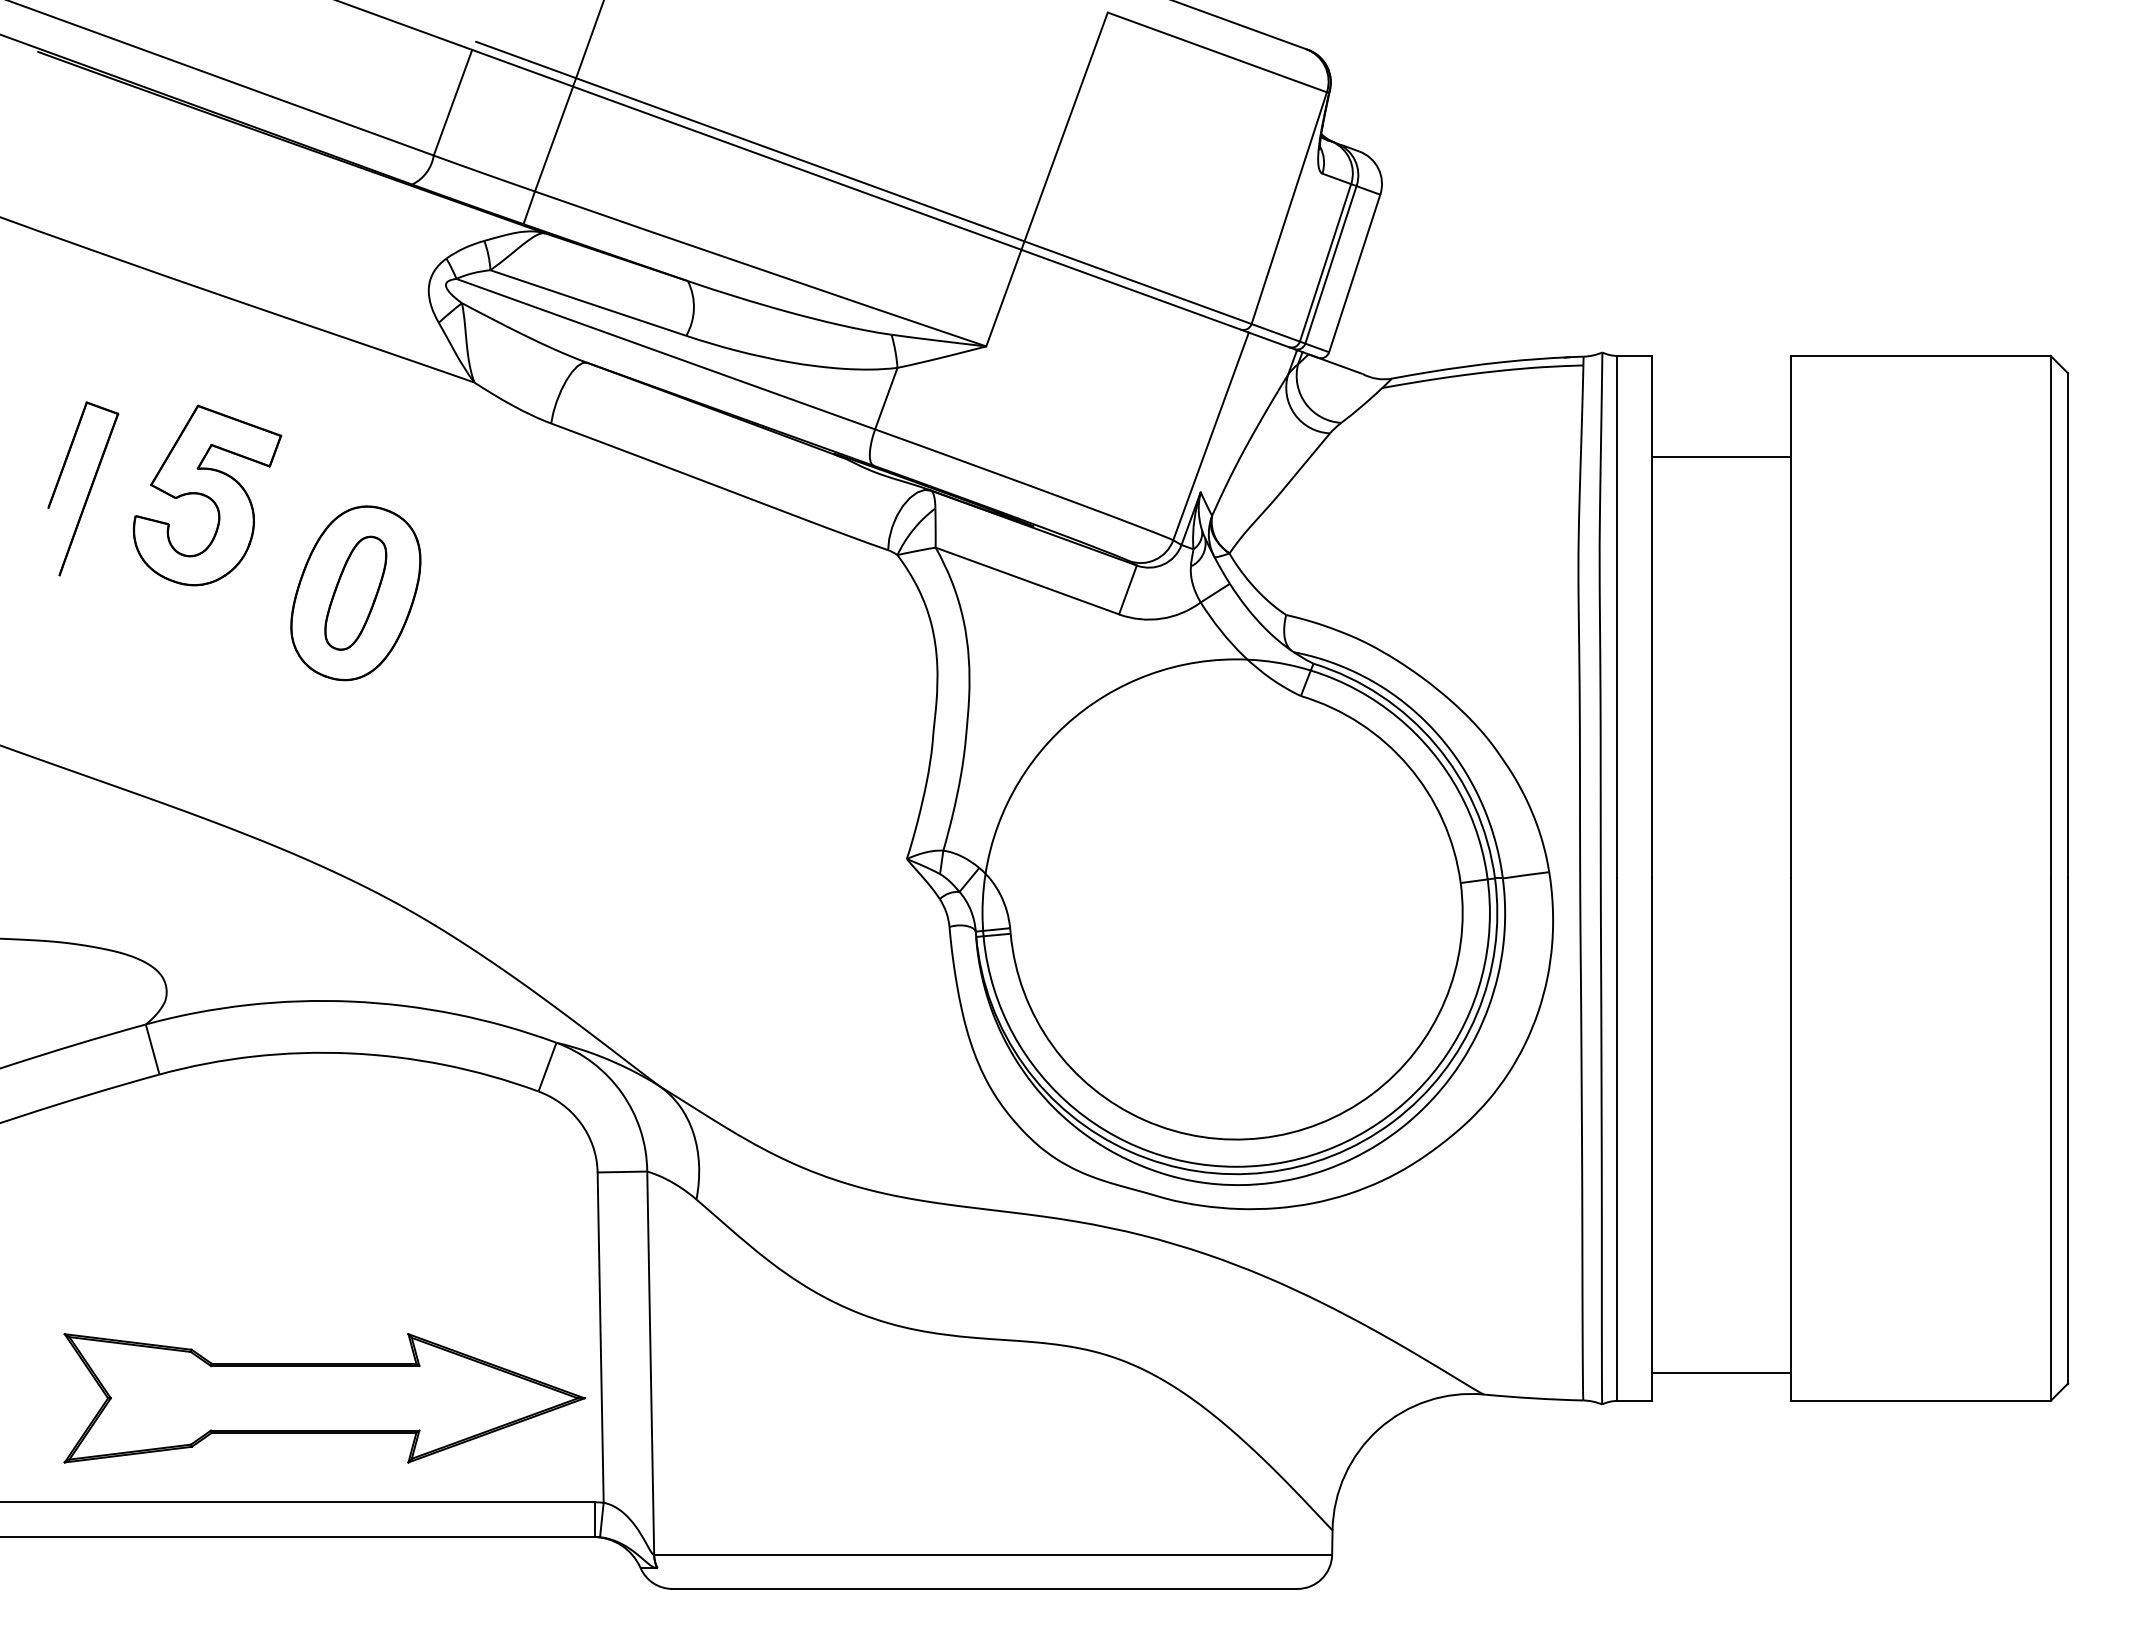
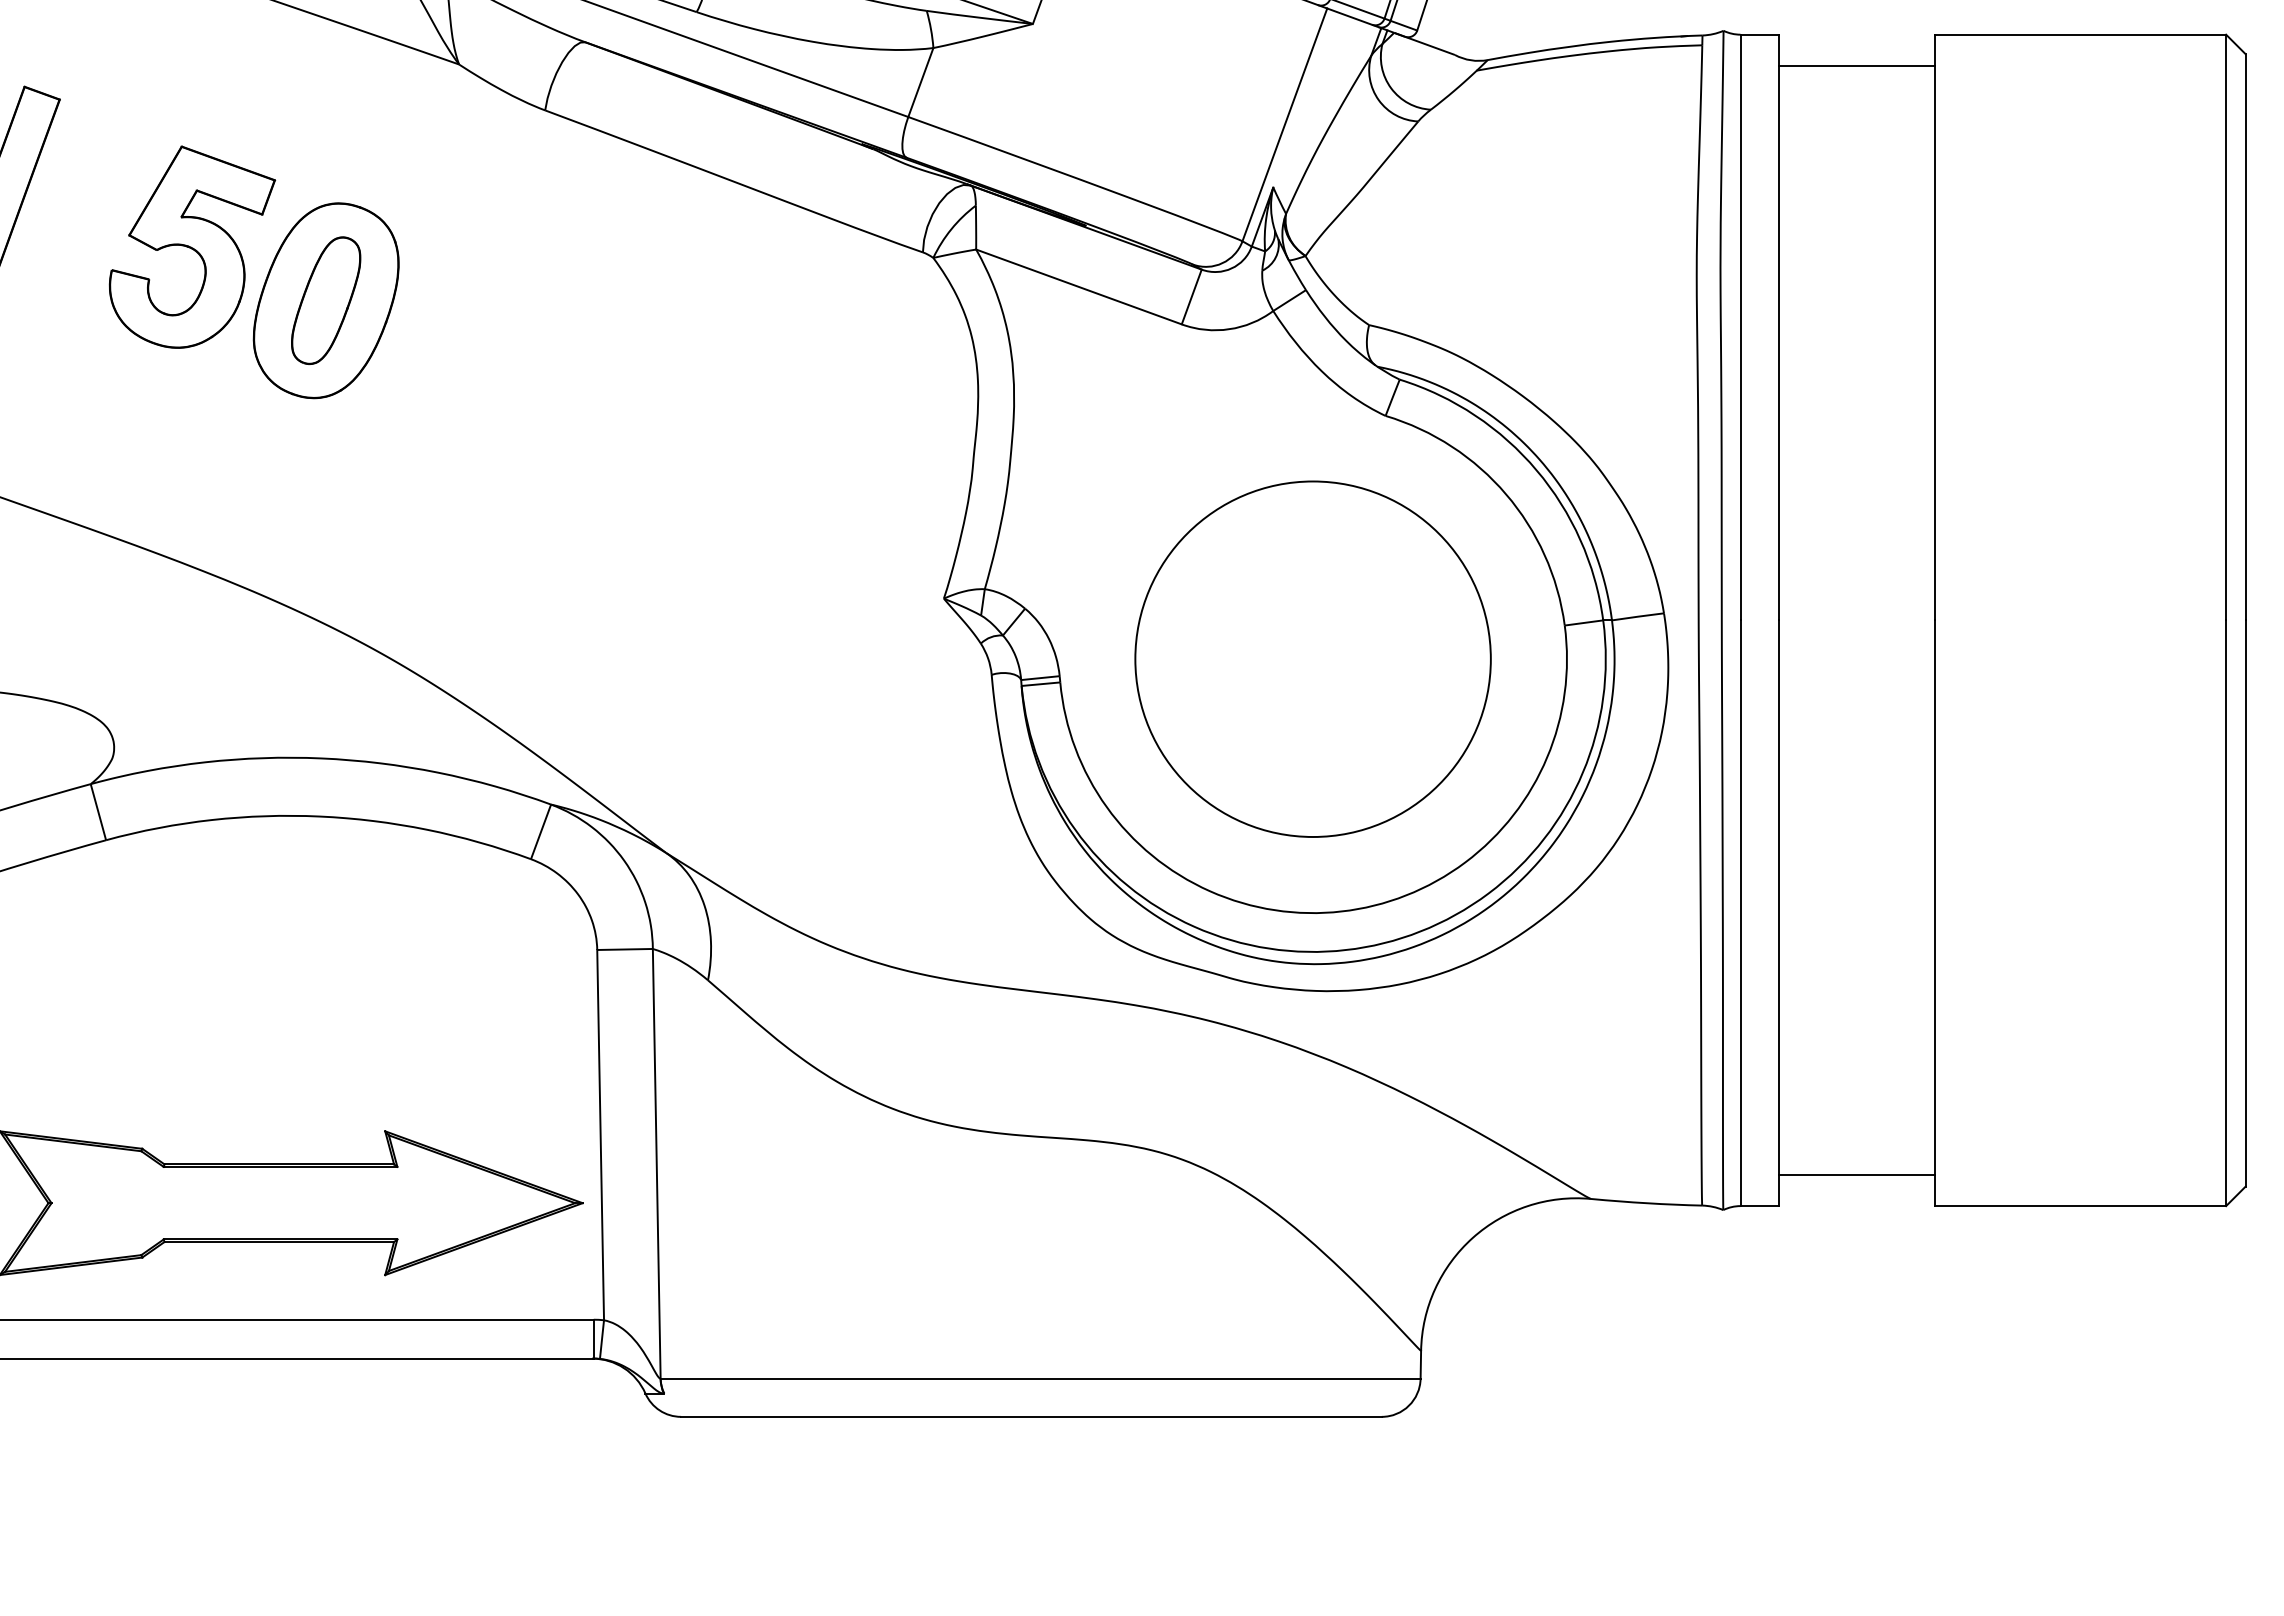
line: (1721, 456) -> (1857, 65), moved
part: (207, 495) -> (192, 247), moved
circle: (1235, 912) -> (1312, 658), size x0.62

